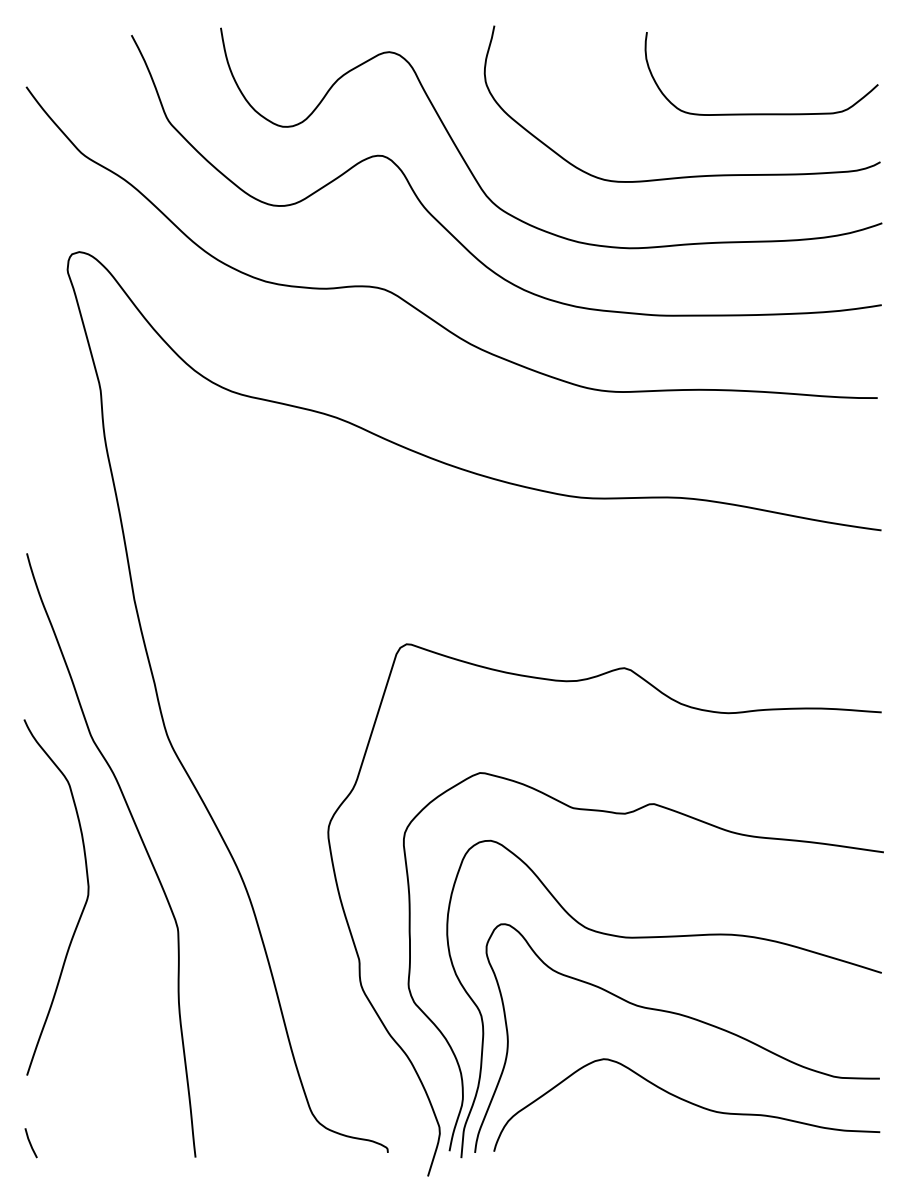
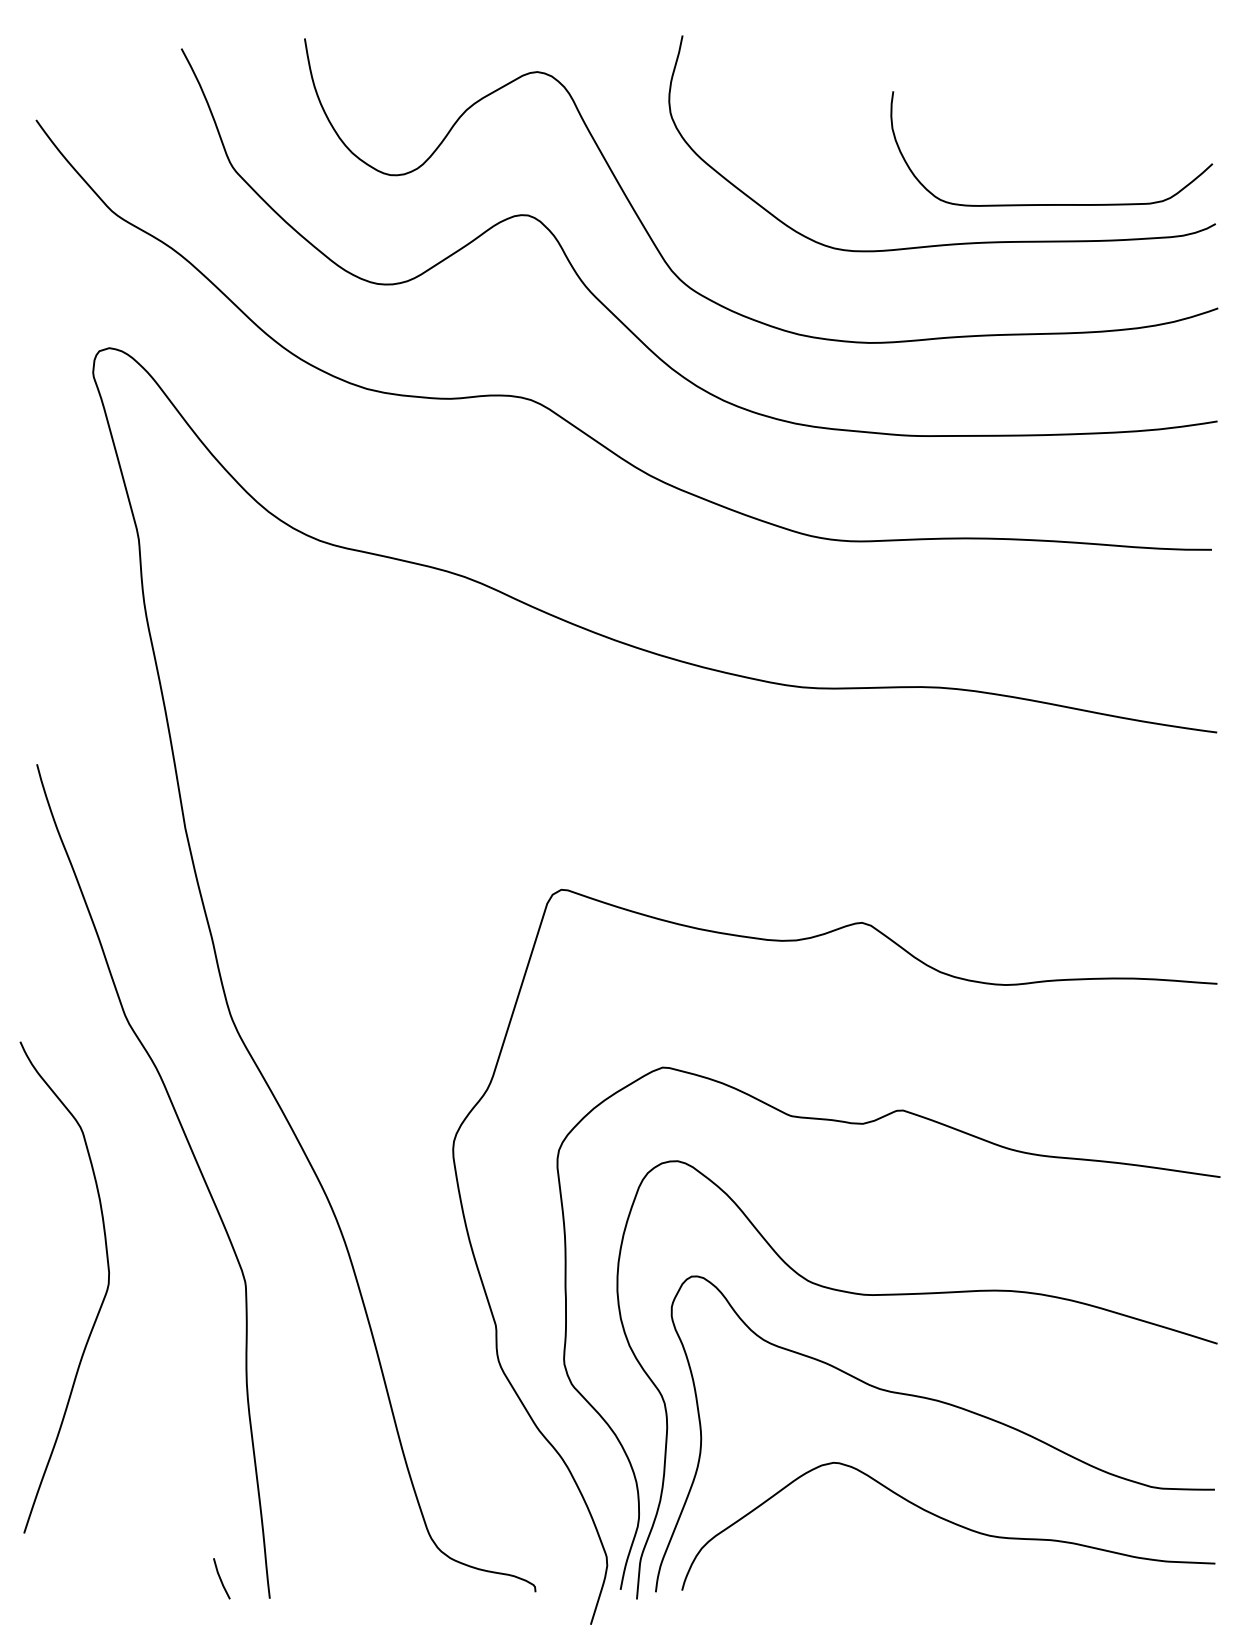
curve: (761, 114) -> (1051, 204), moved
curve: (83, 906) -> (102, 1299), moved
line: (30, 1142) -> (221, 1578), moved

